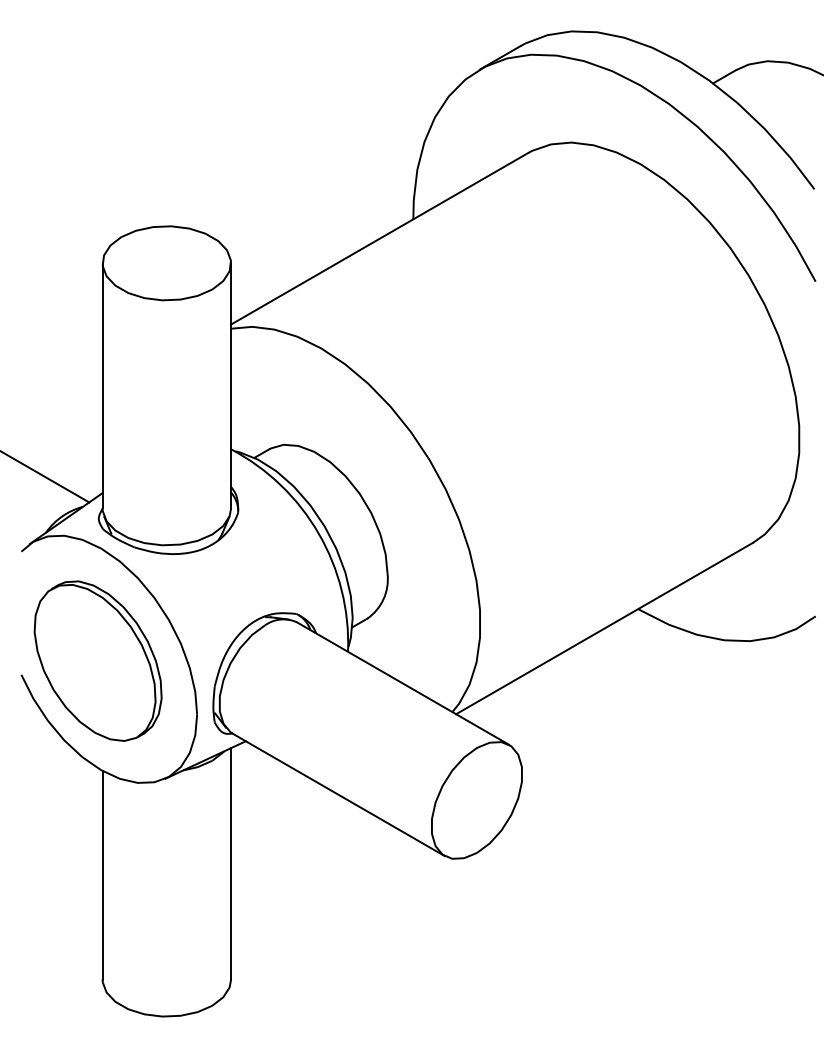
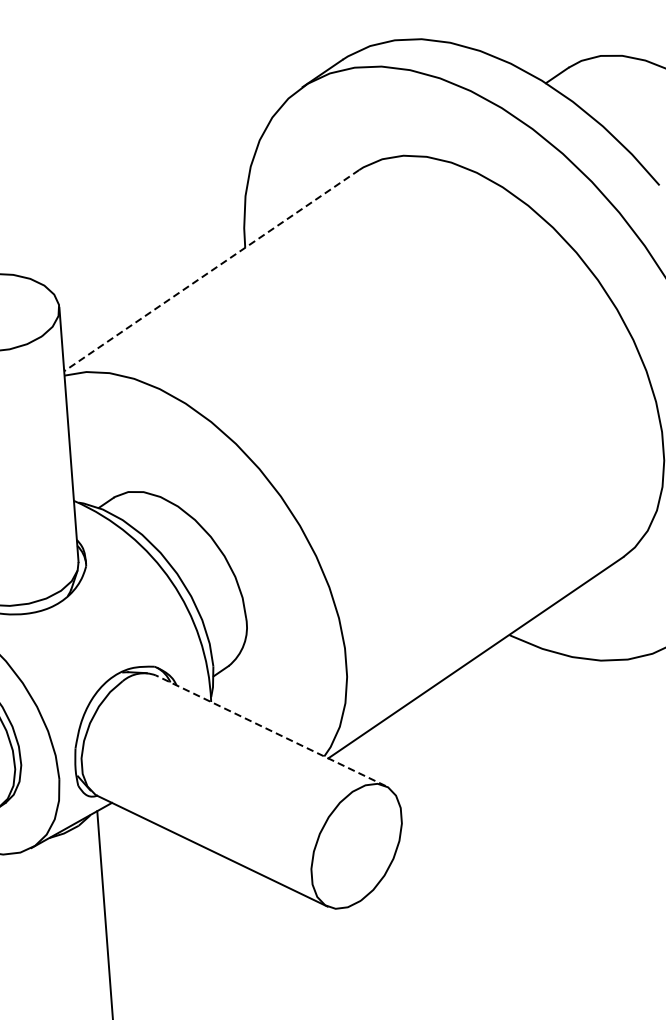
line: (379, 239) -> (211, 271), solid -> dashed
line: (402, 683) -> (270, 730), solid -> dashed

